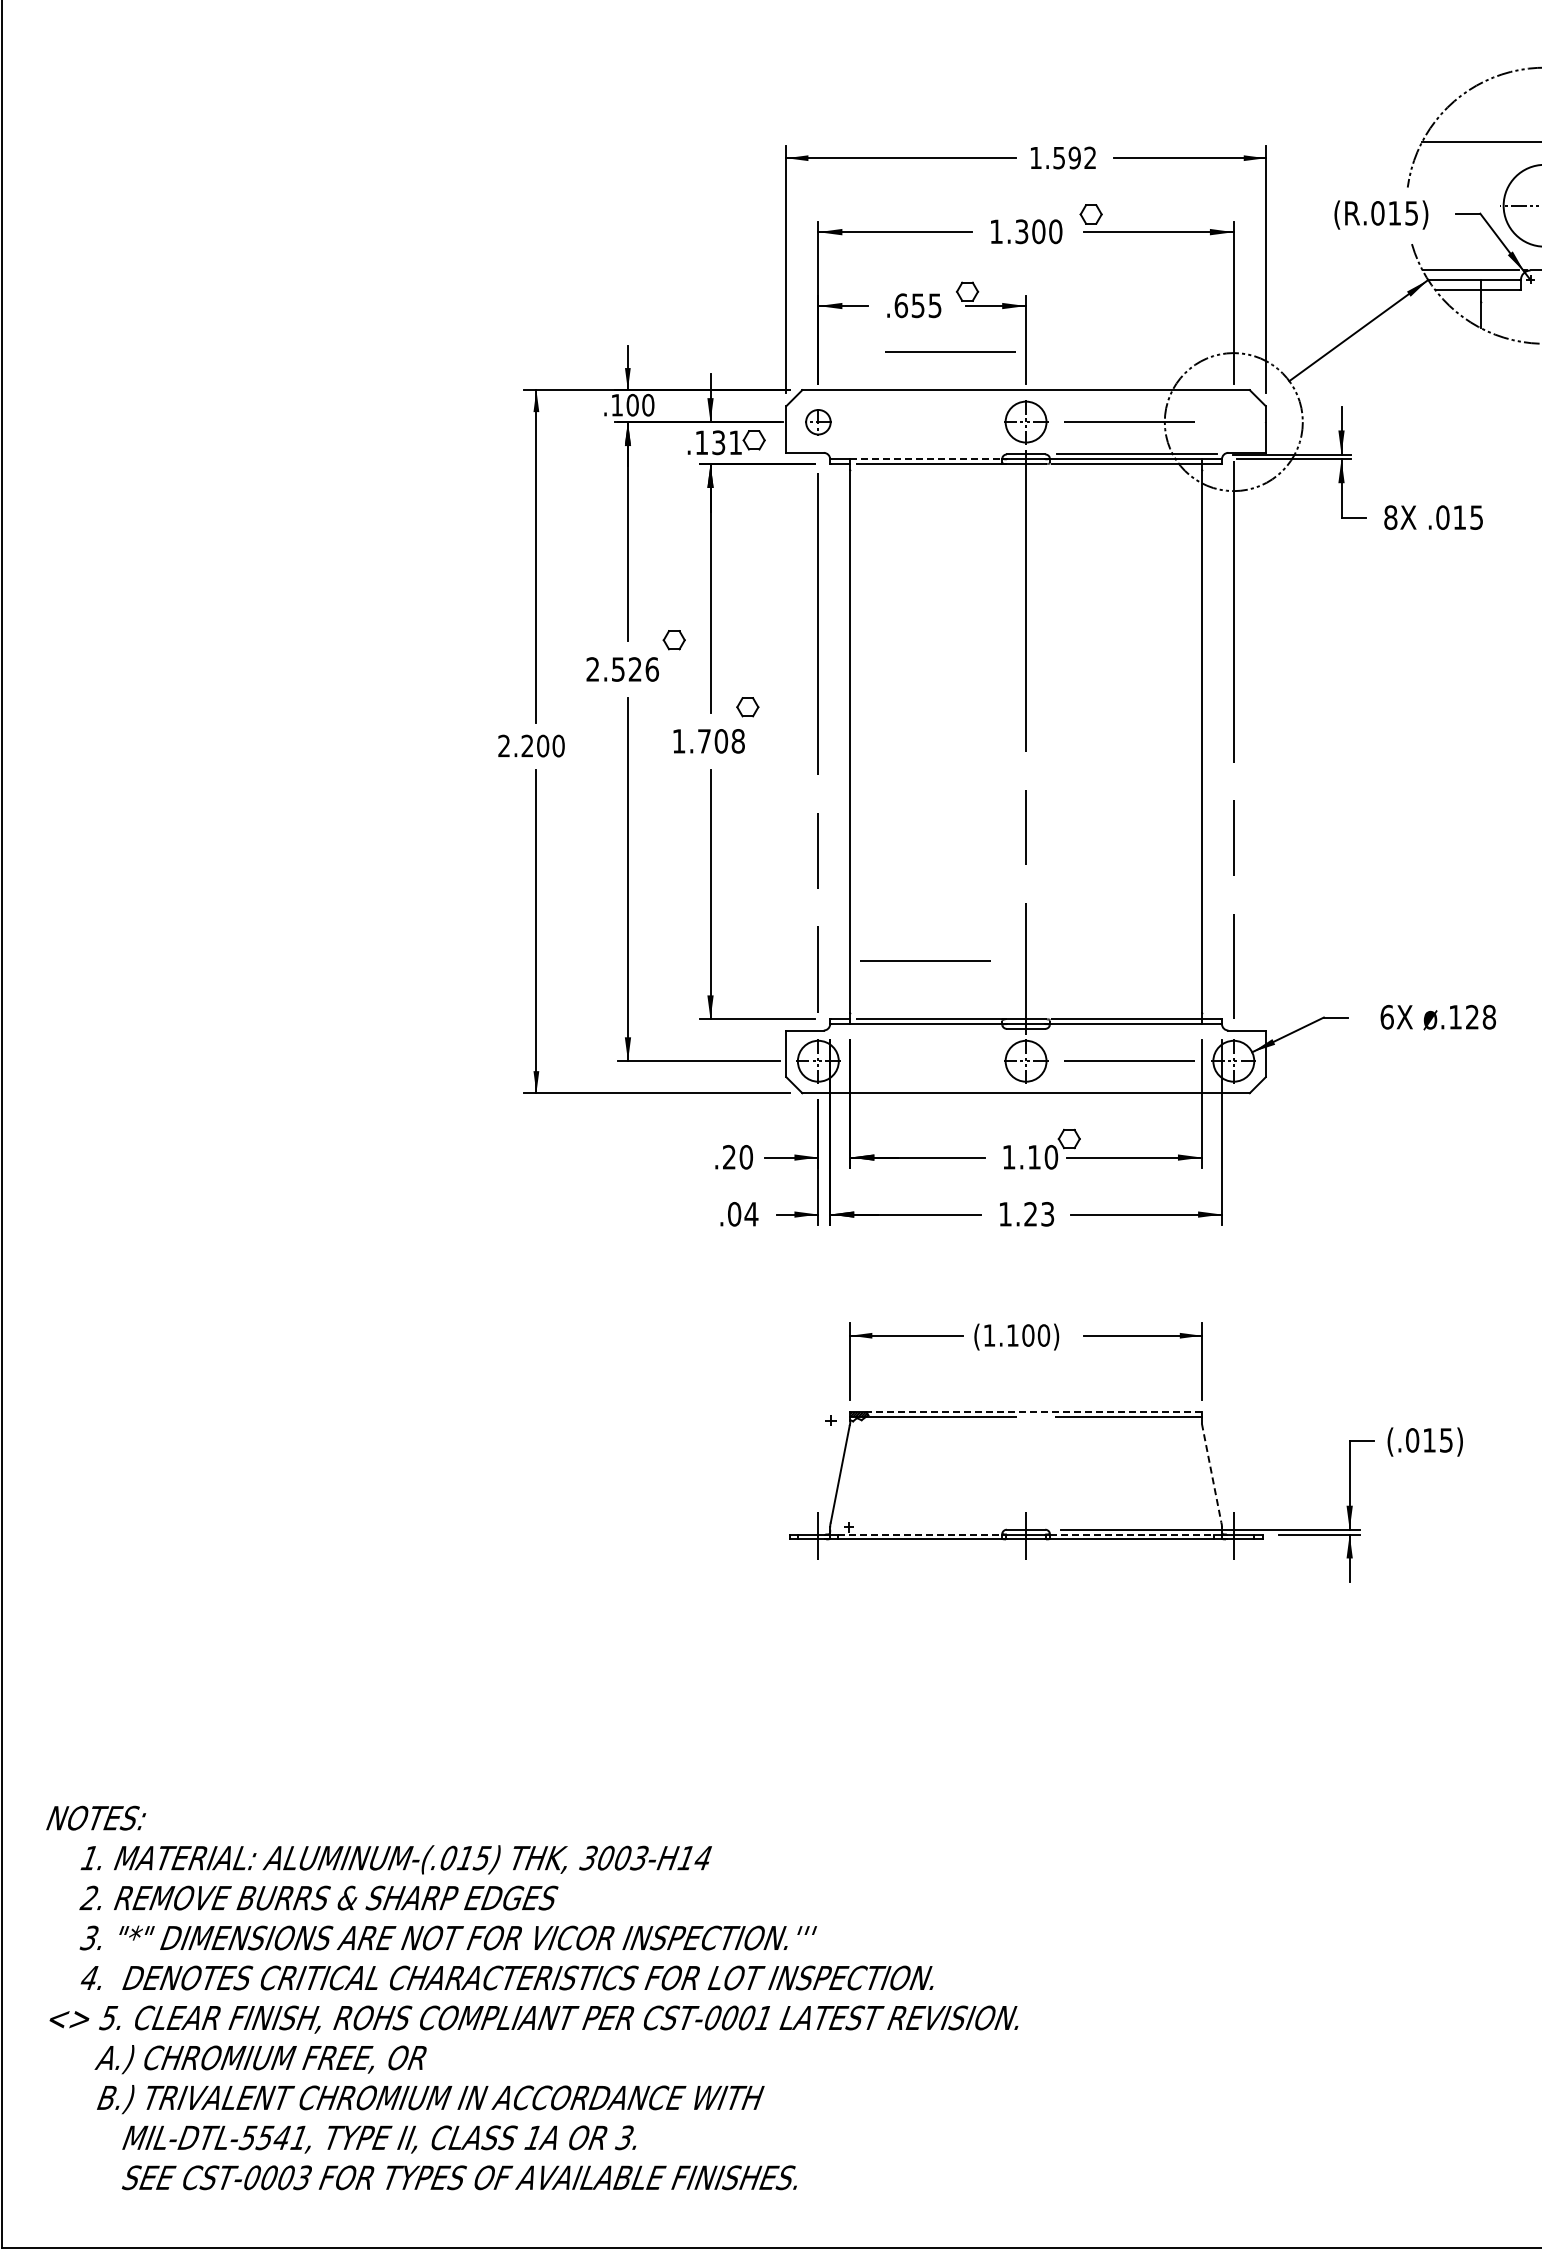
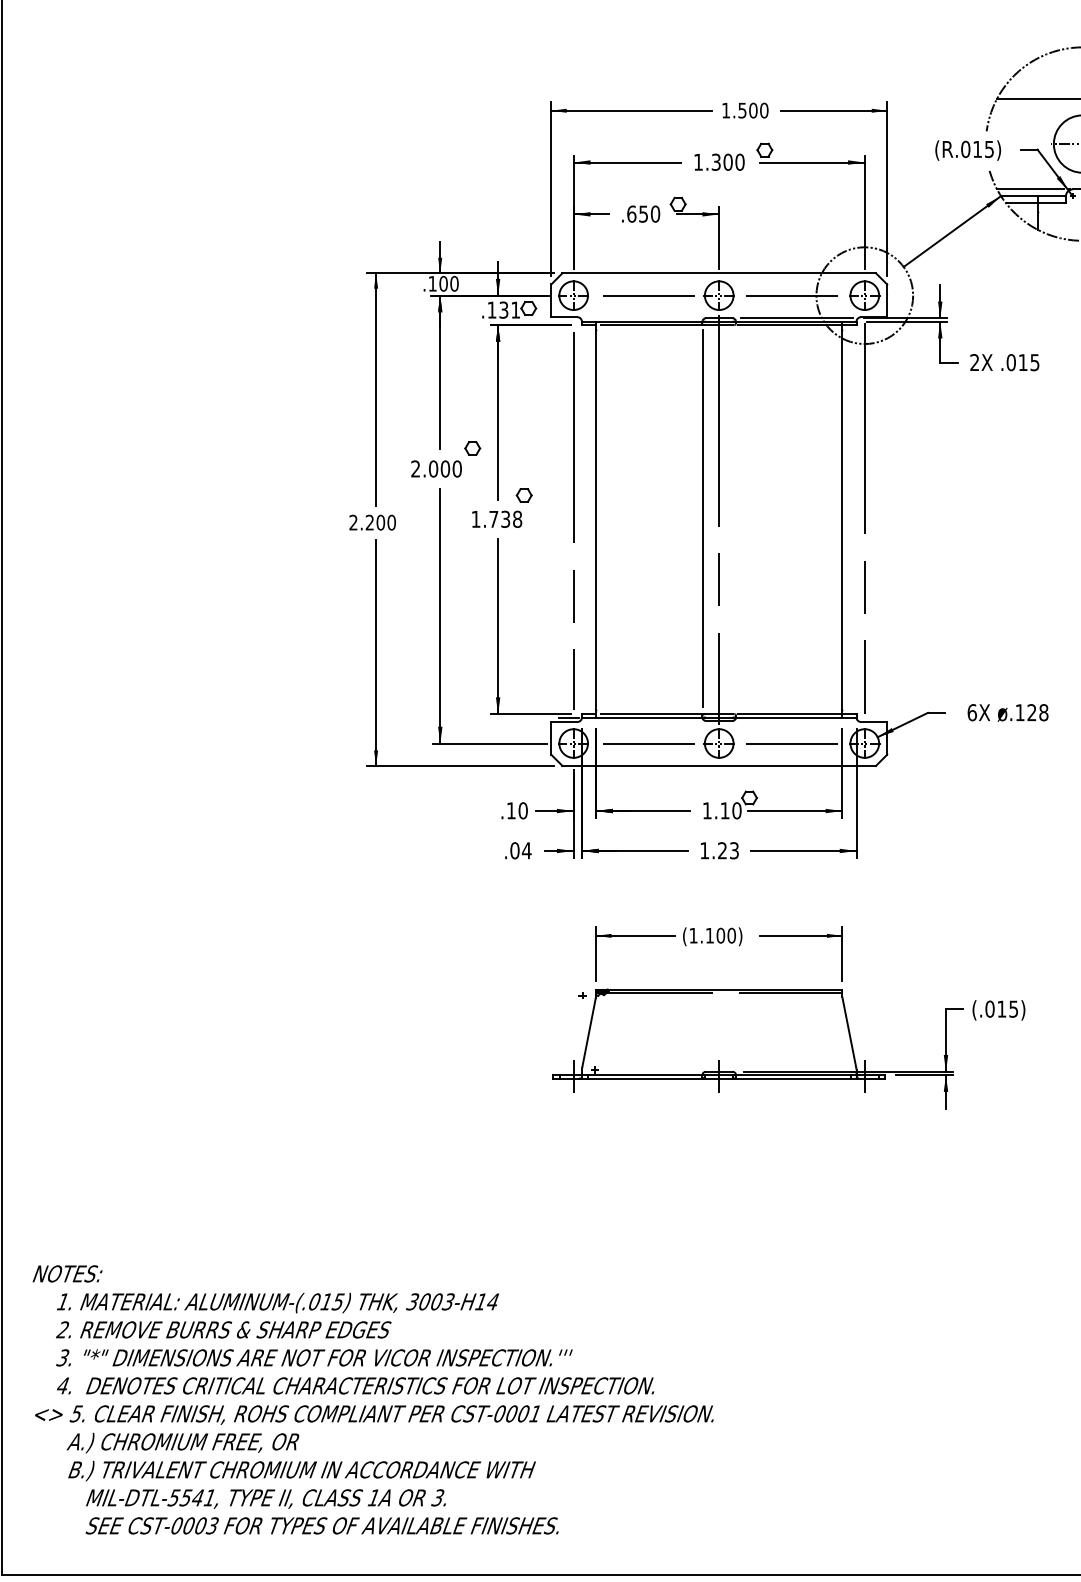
text: (1082, 157) -> (758, 110), 1.592 -> 1.500
text: (934, 305) -> (655, 213), .655 -> .650
line: (950, 351) -> (648, 295), moved
part: (818, 422) -> (573, 295), size x1.67
part: (1233, 422) -> (864, 295), added
line: (926, 459) -> (649, 321), dashed -> solid
text: (1390, 517) -> (974, 362), 8X -> 2X
text: (634, 669) -> (444, 469), 2.526 -> 2.000
line: (1002, 739) -> (702, 518), added
text: (721, 741) -> (505, 519), 1.708 -> 1.738
line: (925, 960) -> (648, 743), moved
line: (811, 1024) -> (568, 717), added
text: (729, 1157) -> (511, 810), .20 -> .10
line: (1033, 1412) -> (724, 989), dashed -> solid
line: (1211, 1473) -> (849, 1032), dashed -> solid
line: (920, 1534) -> (645, 1075), dashed -> solid
line: (1131, 1534) -> (793, 1075), dashed -> solid

